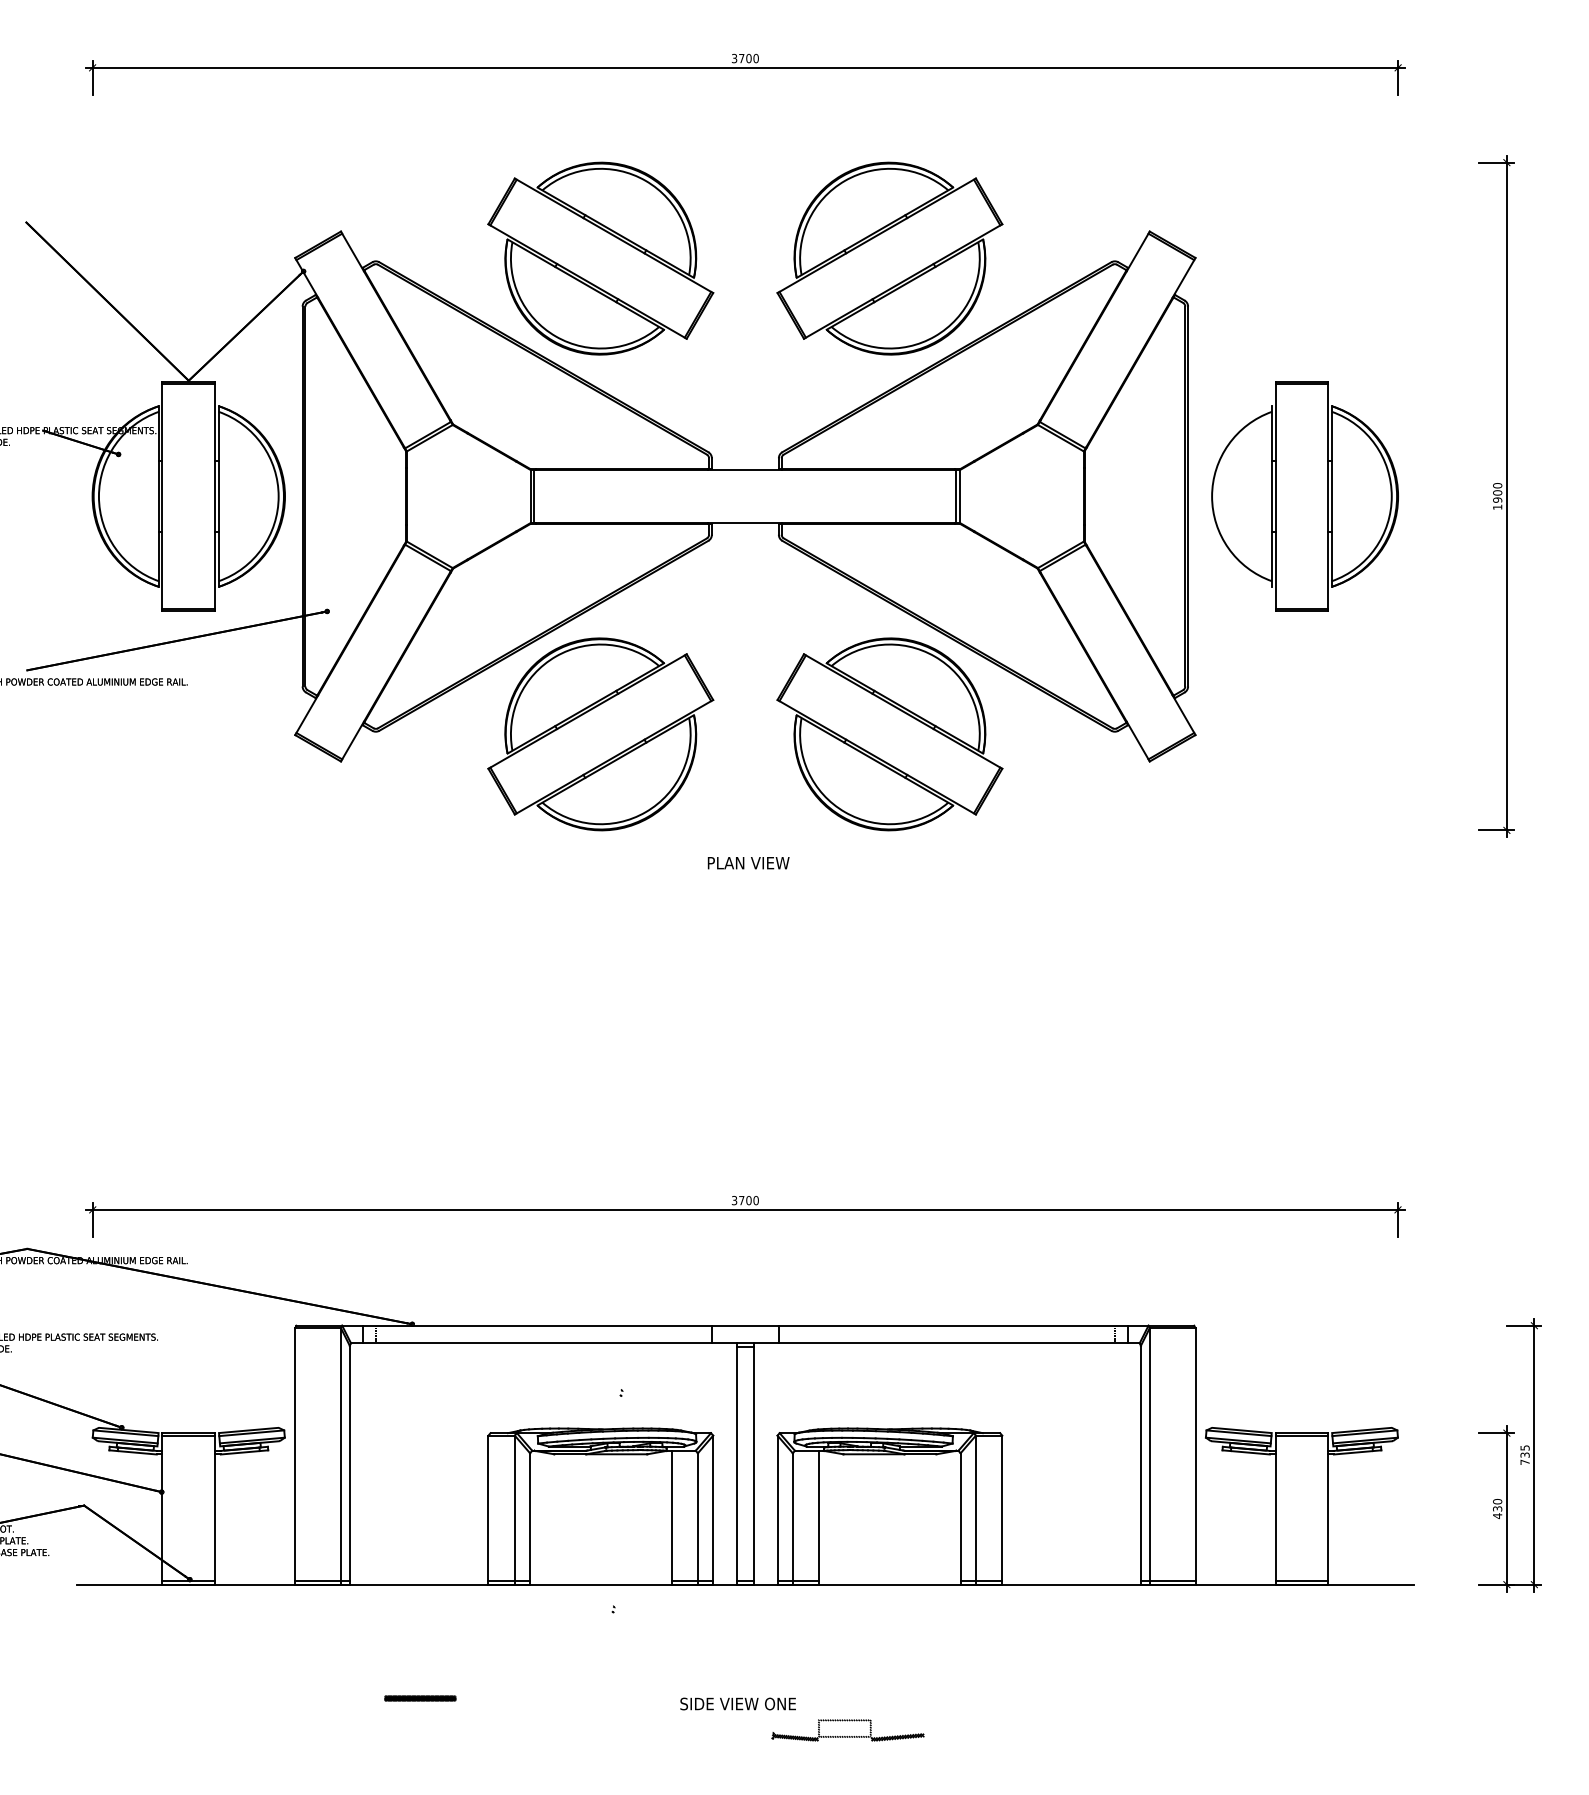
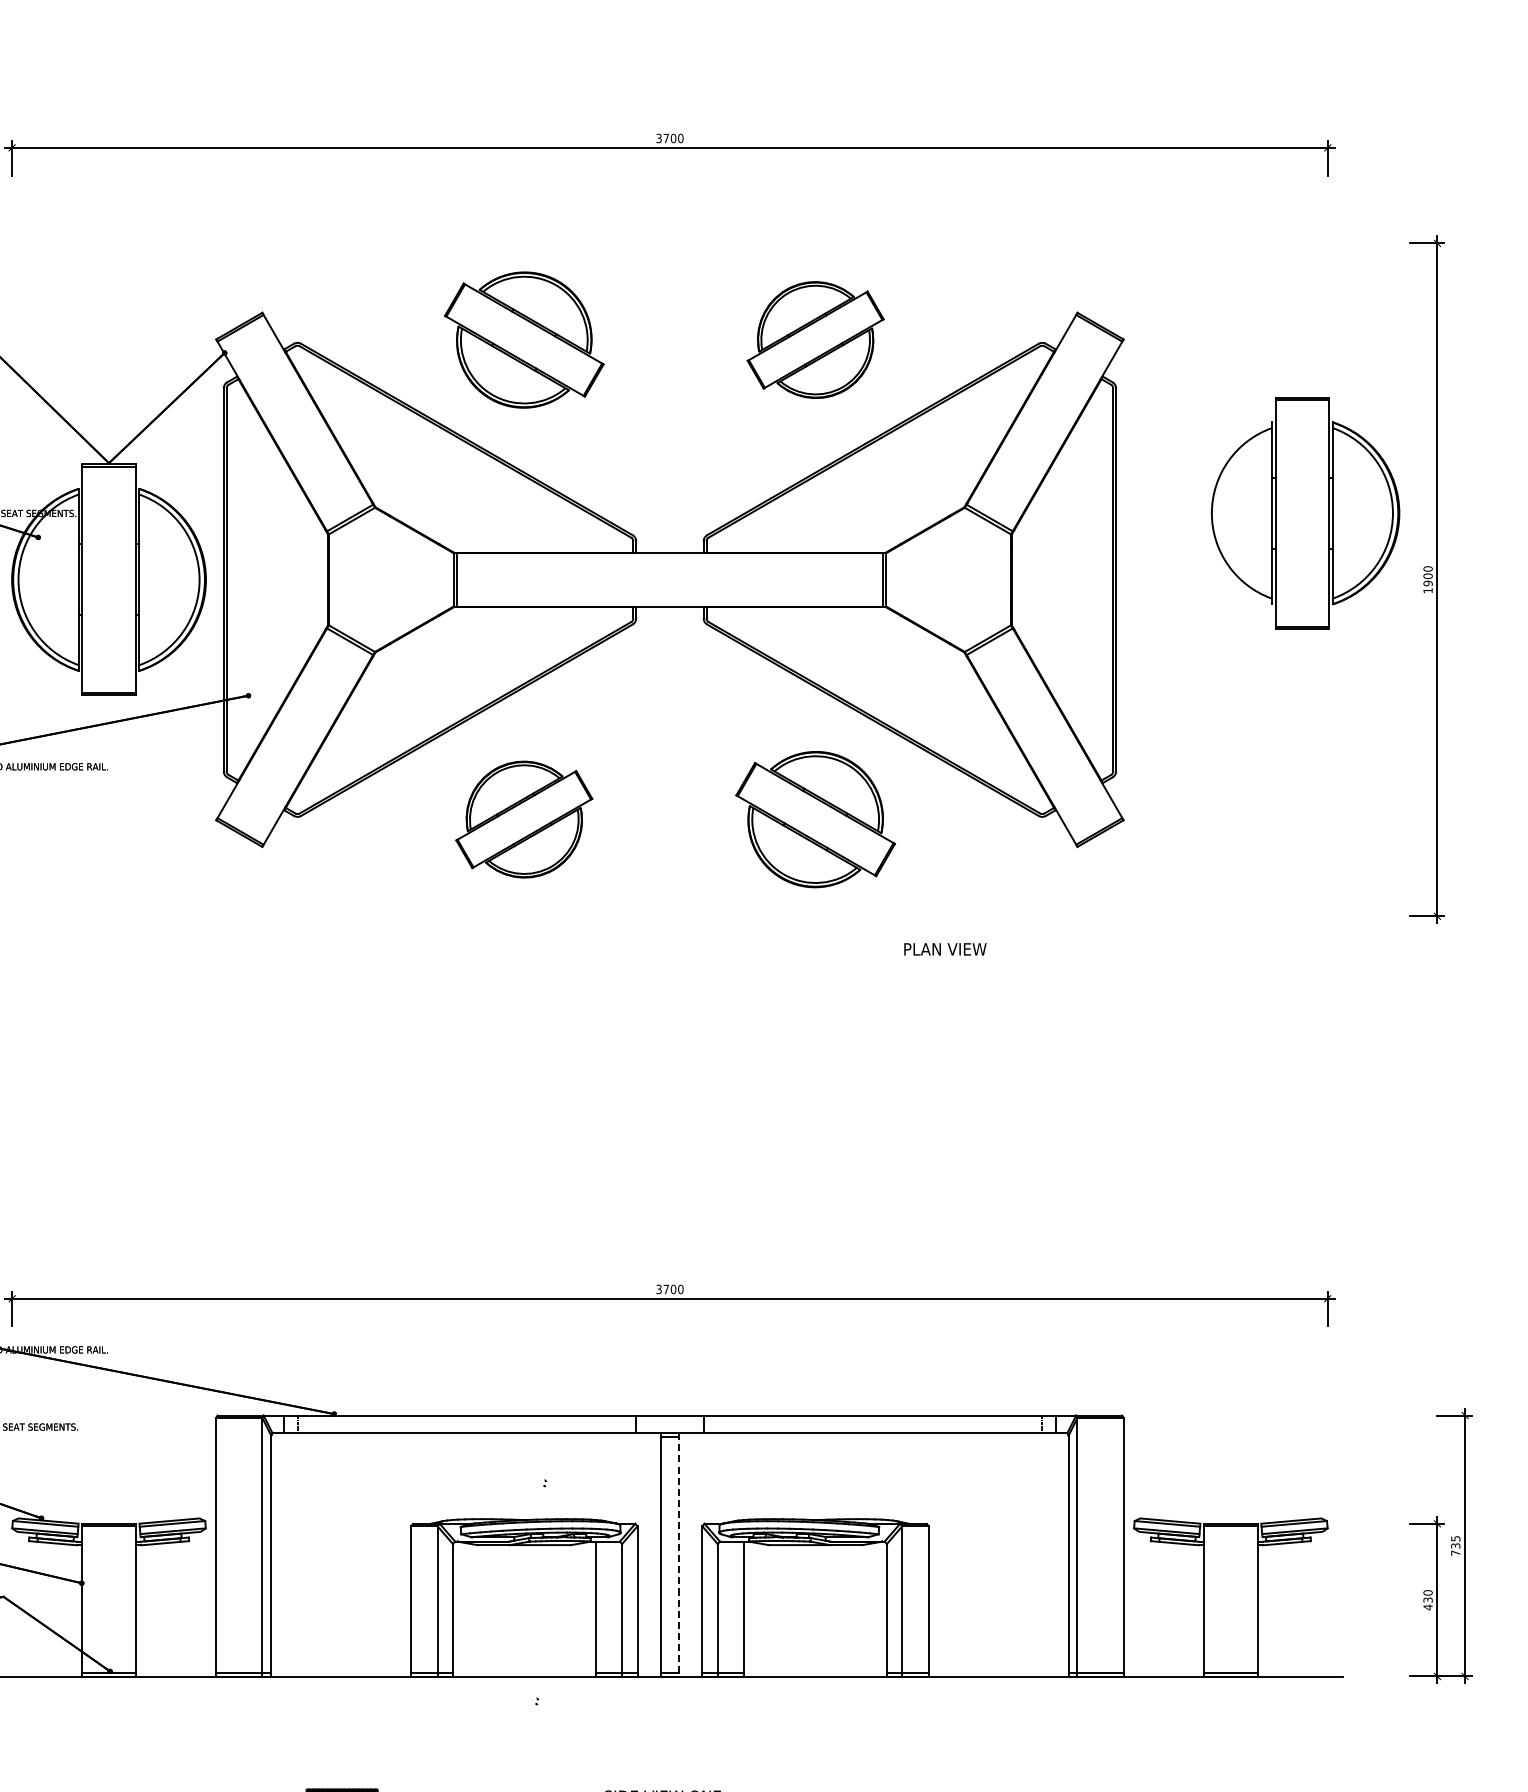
part: (600, 258) -> (523, 339), size x0.7
part: (889, 258) -> (815, 339), size x0.6
part: (1304, 496) -> (1304, 513), moved
part: (600, 734) -> (523, 819), size x0.6
part: (889, 734) -> (815, 819), size x0.7
text: (748, 863) -> (945, 949), moved
line: (754, 1463) -> (679, 1554), solid -> dashed

